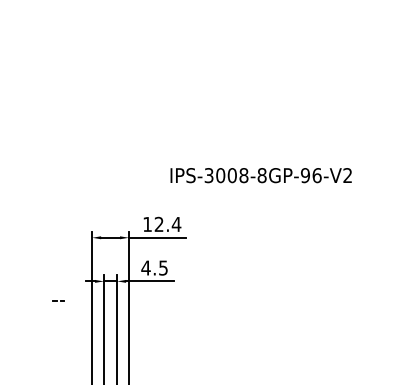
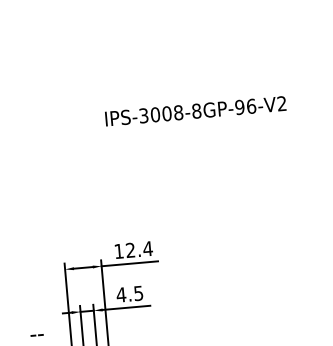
text: (260, 175) -> (195, 111), moved

